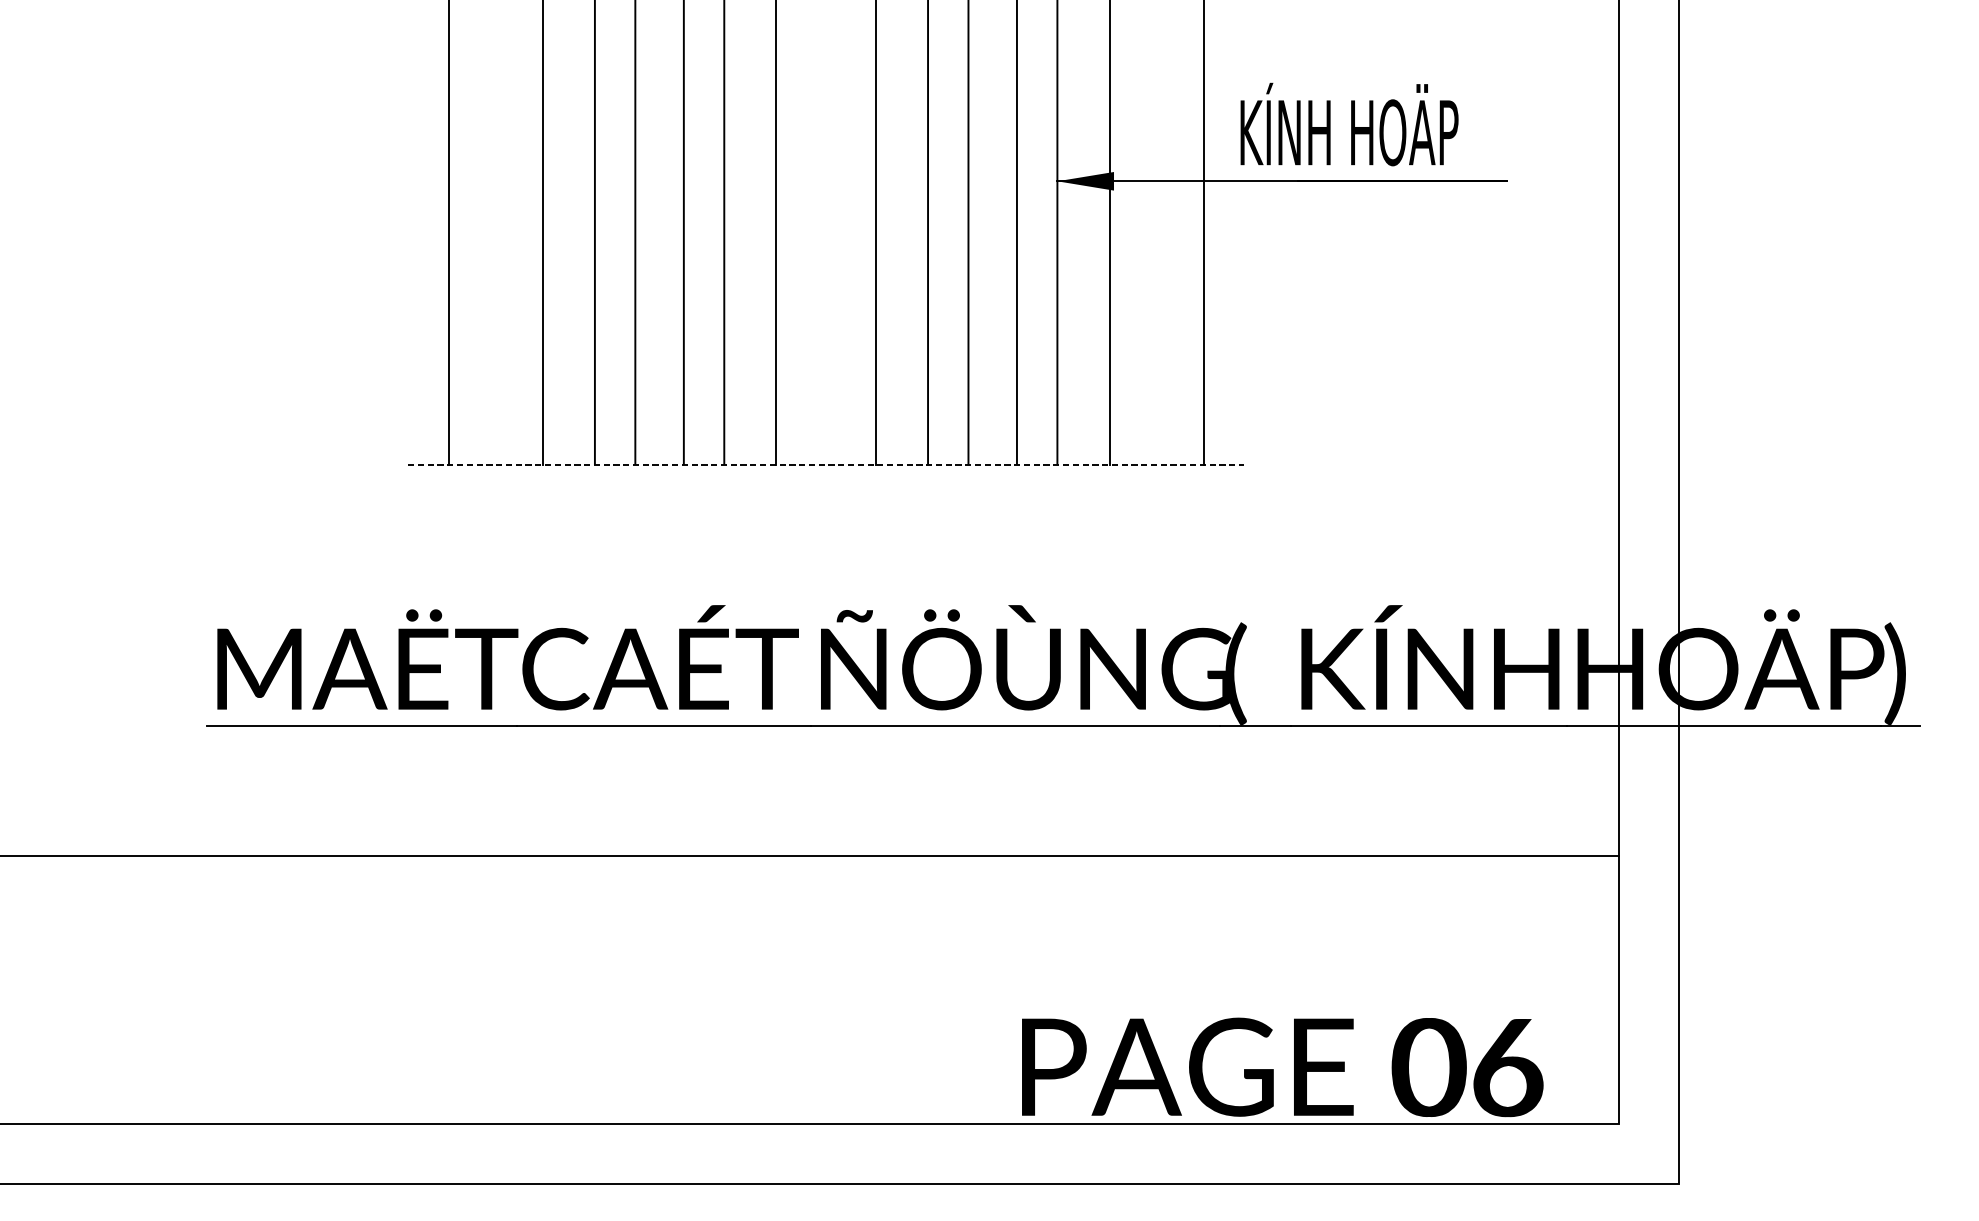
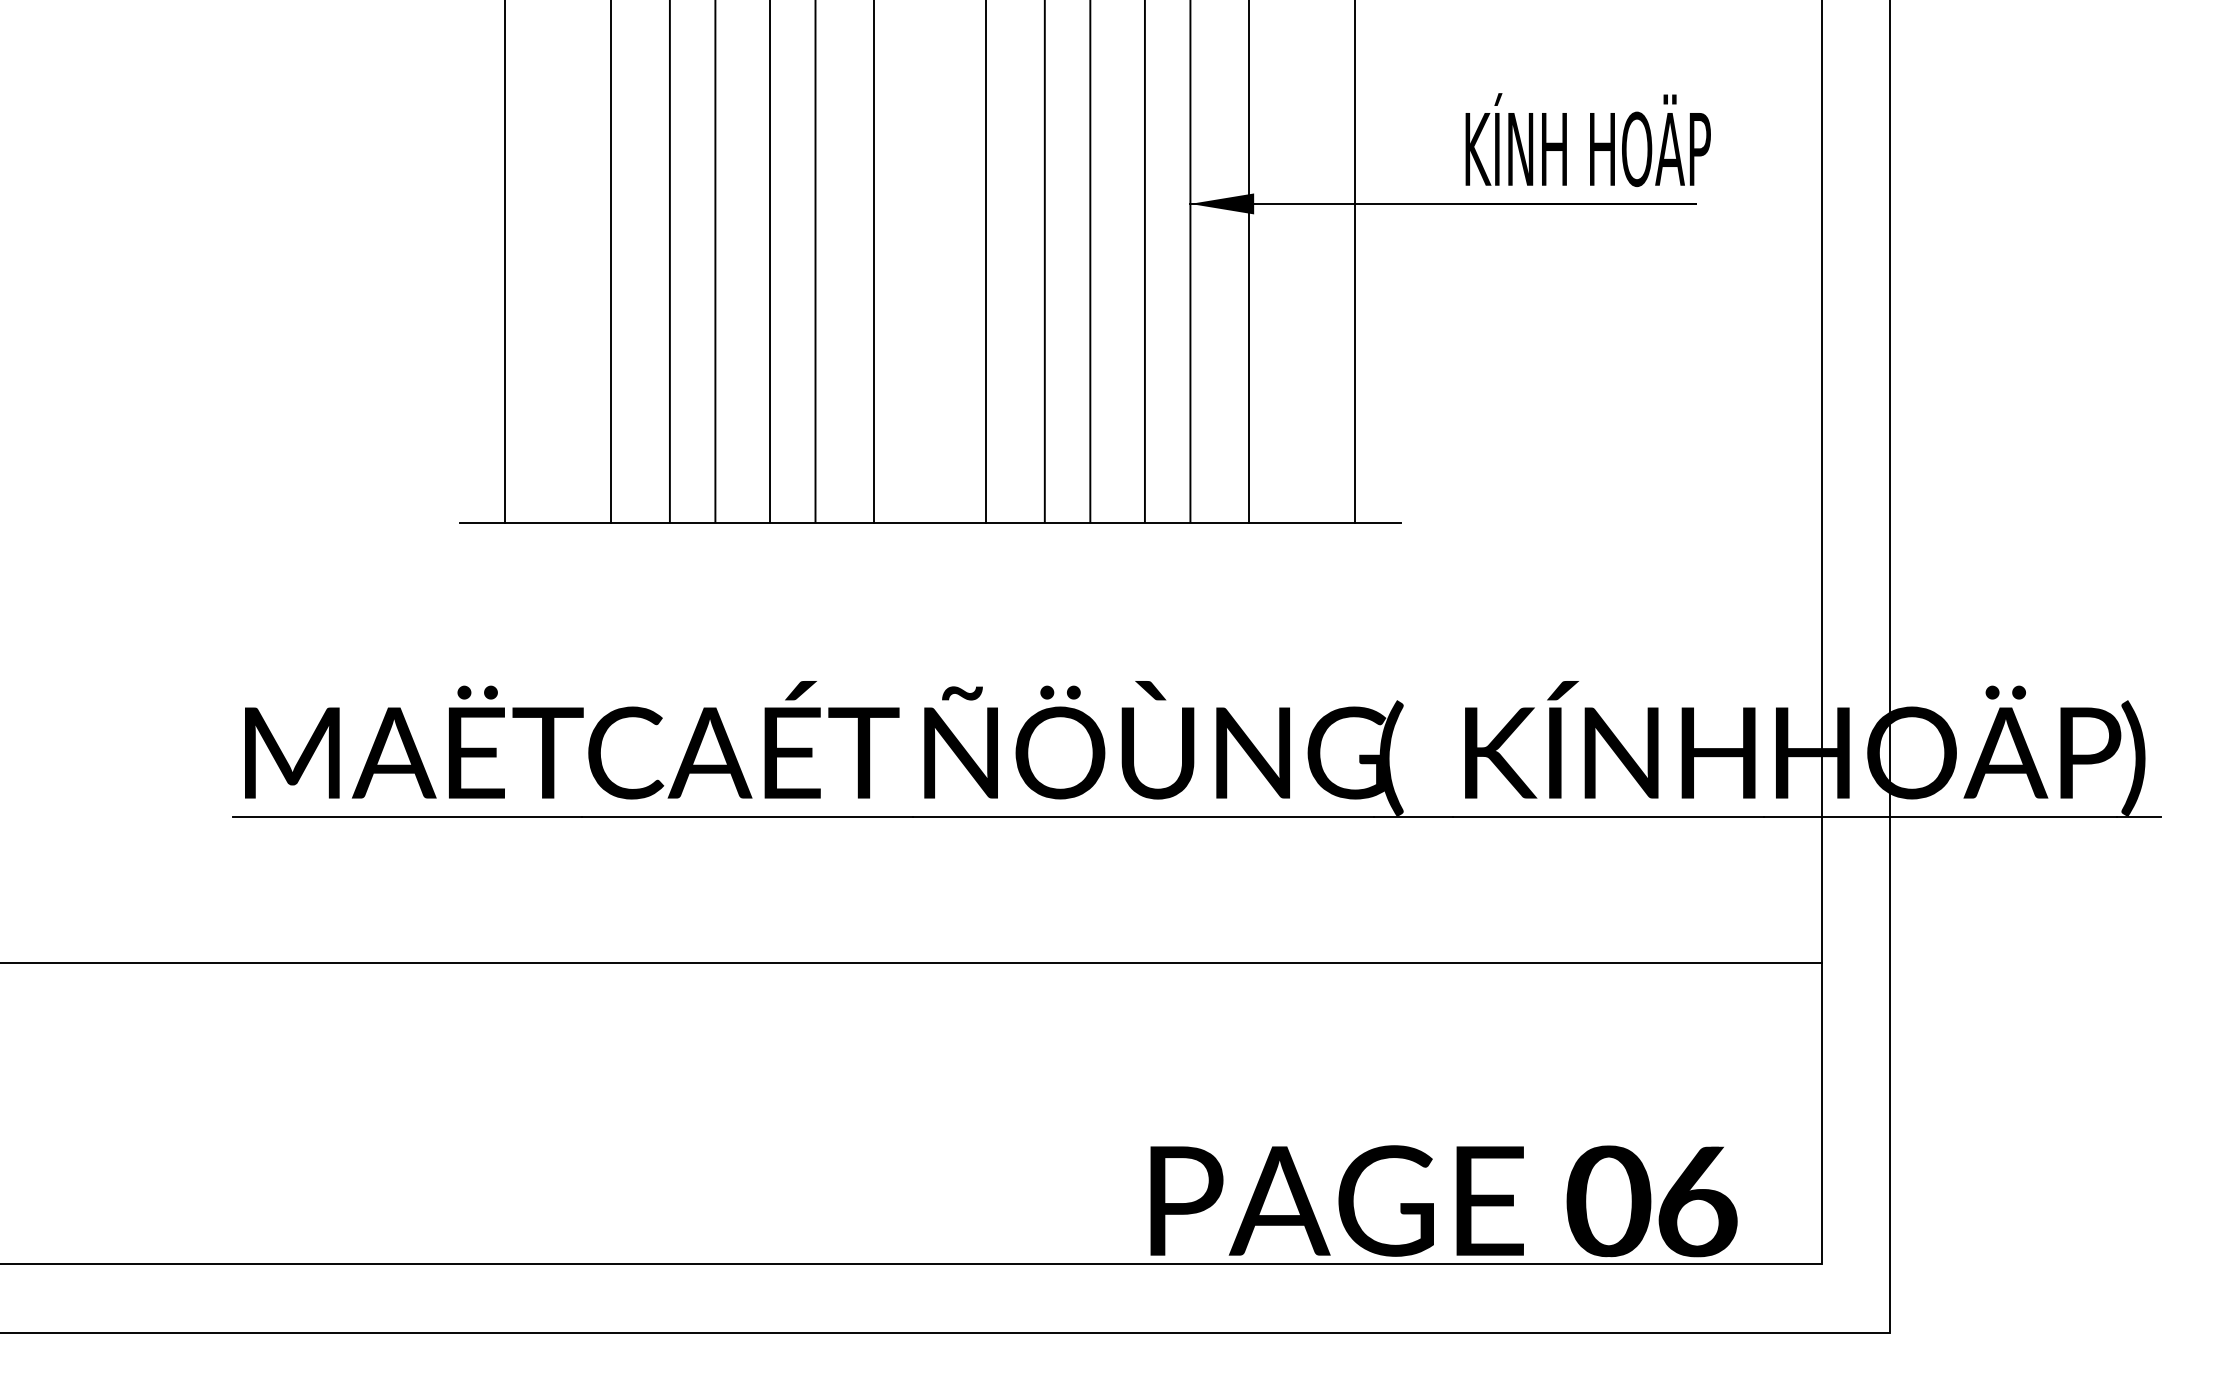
text: (1348, 124) -> (1587, 139), moved
line: (826, 465) -> (930, 523), dashed -> solid

